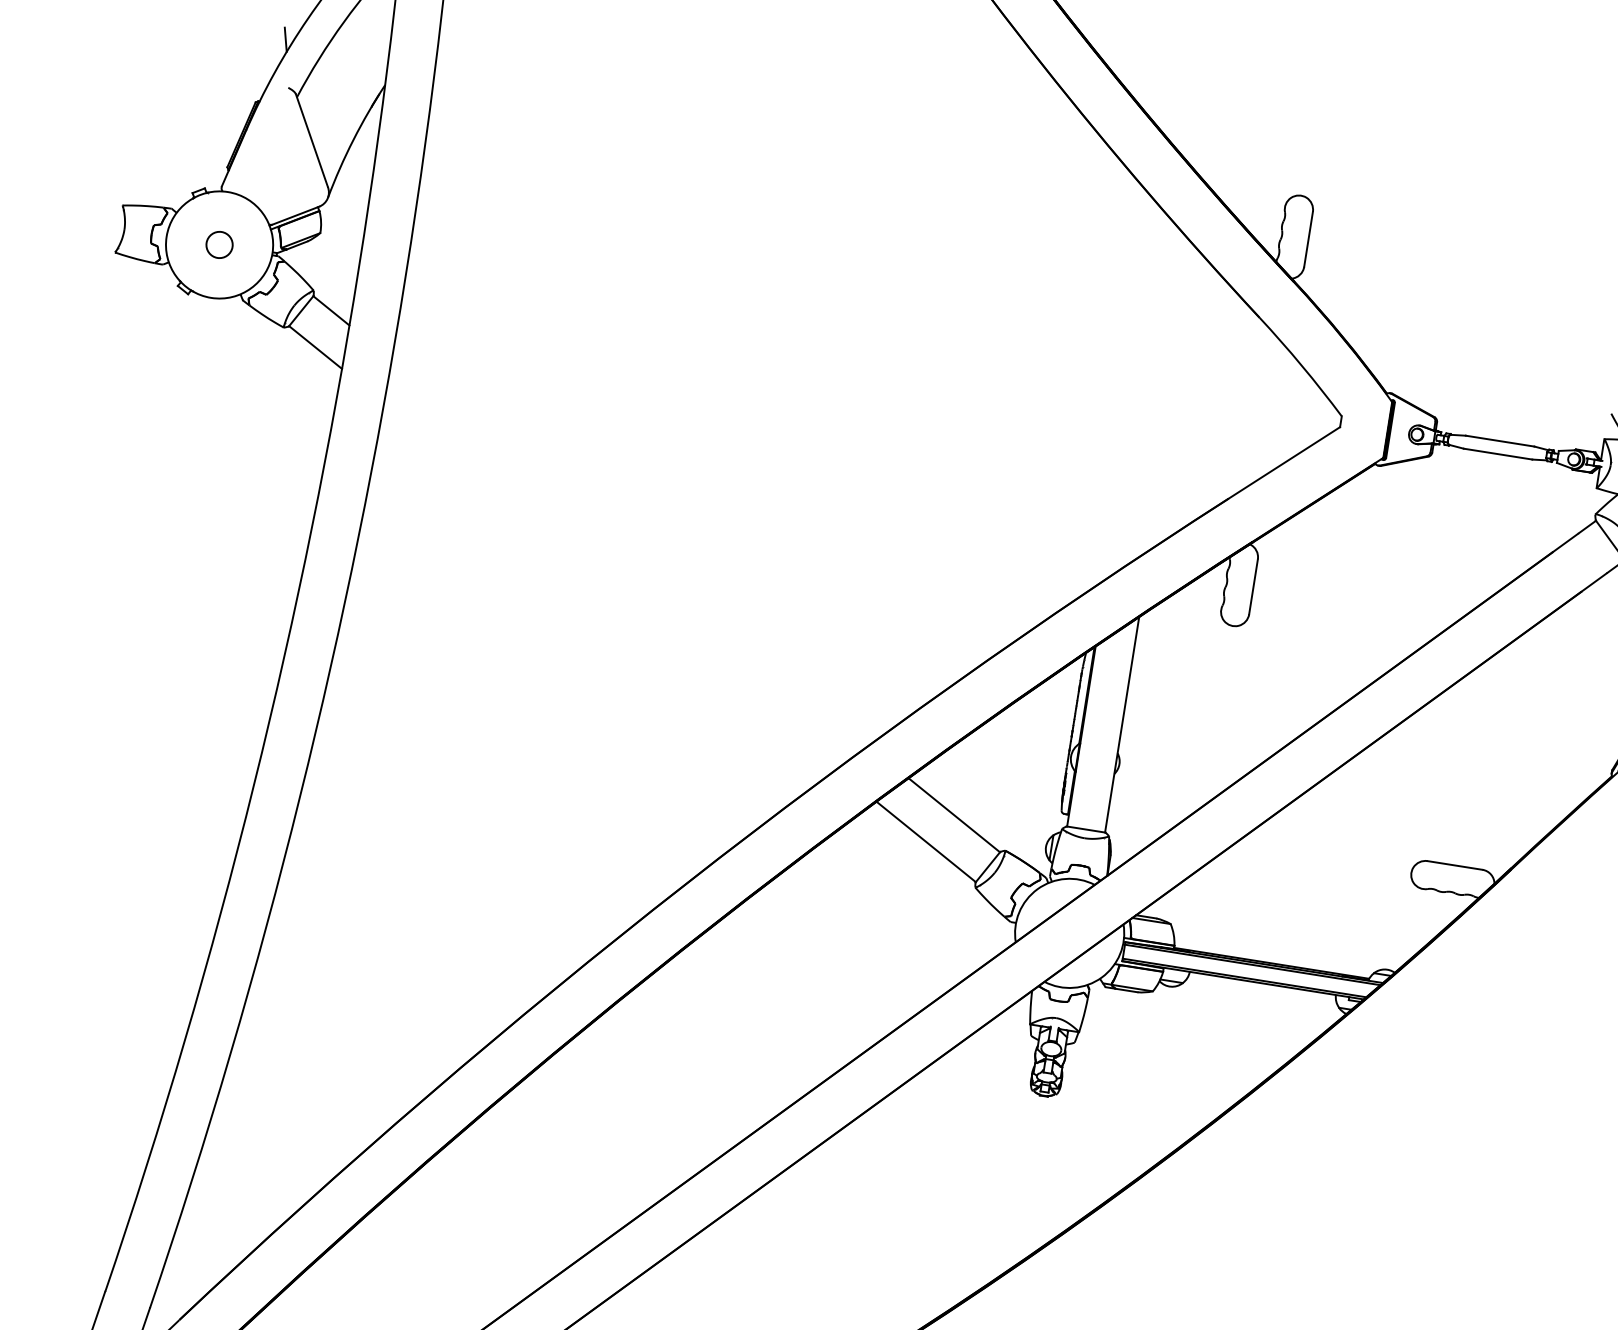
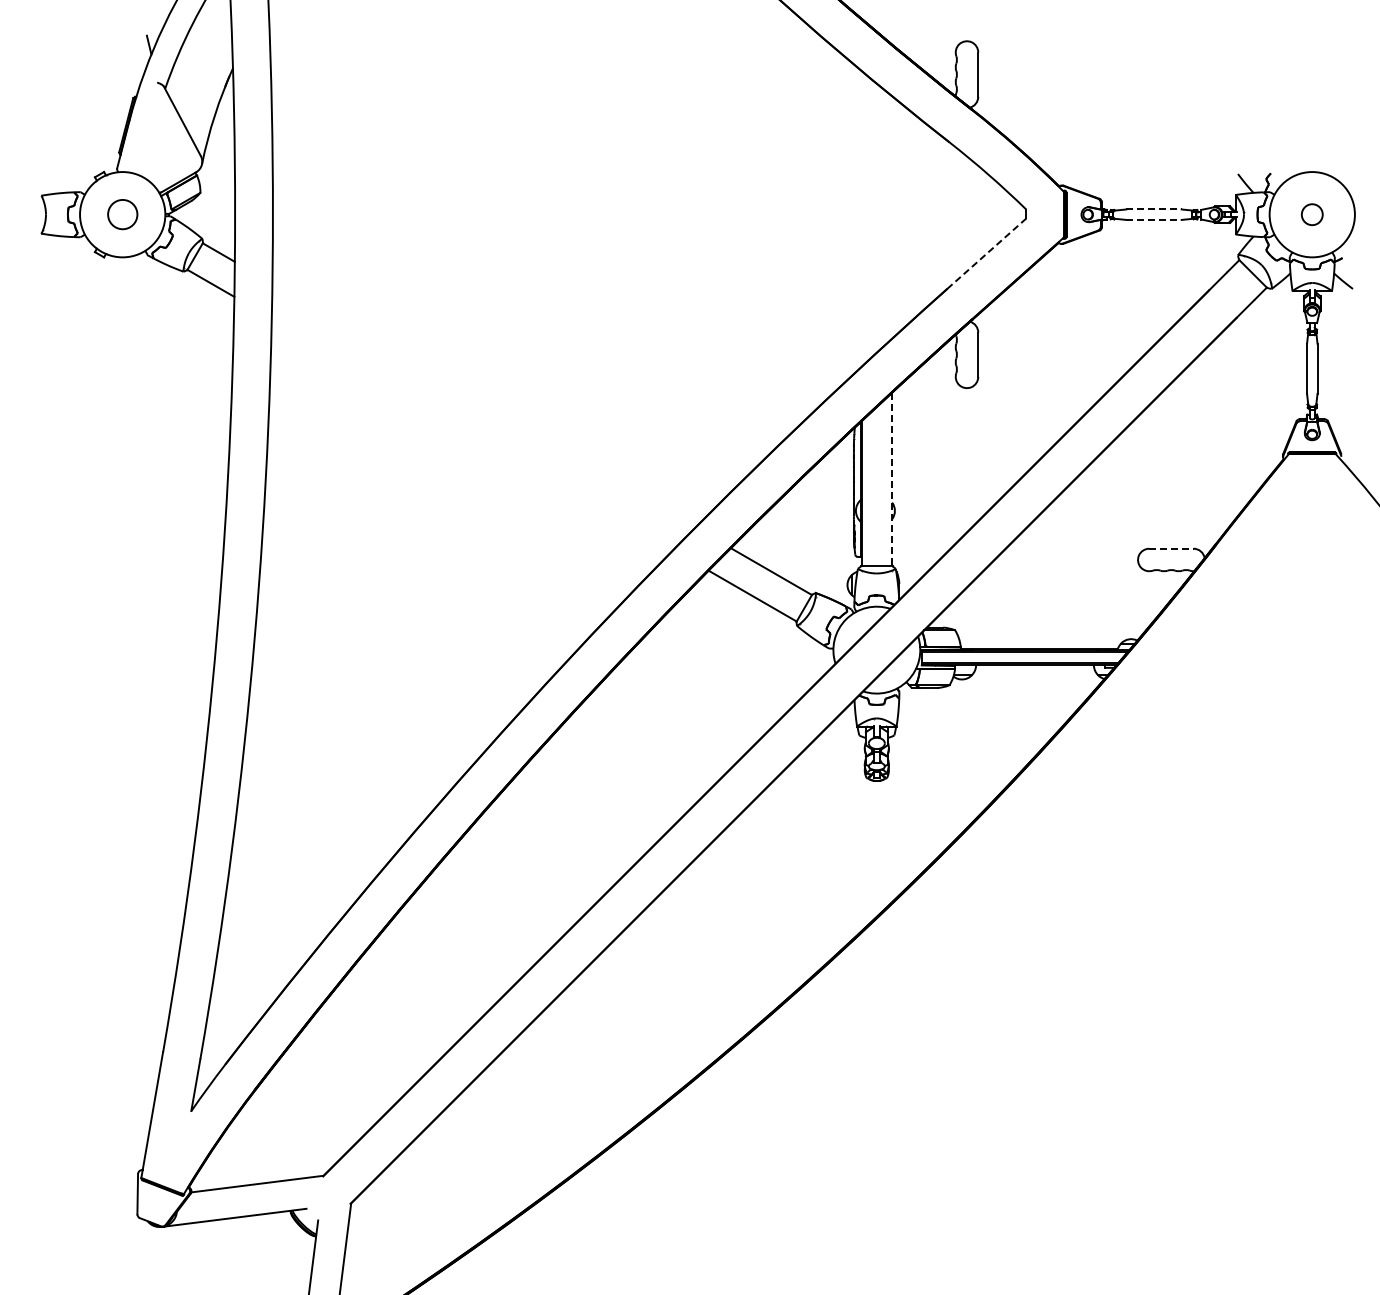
circle: (219, 244) -> (122, 214), size x1.4
line: (1500, 441) -> (1154, 209), solid -> dashed
line: (1498, 453) -> (1154, 219), solid -> dashed
line: (1284, 463) -> (987, 253), solid -> dashed
line: (1122, 724) -> (892, 479), solid -> dashed
line: (1455, 865) -> (1171, 548), solid -> dashed

